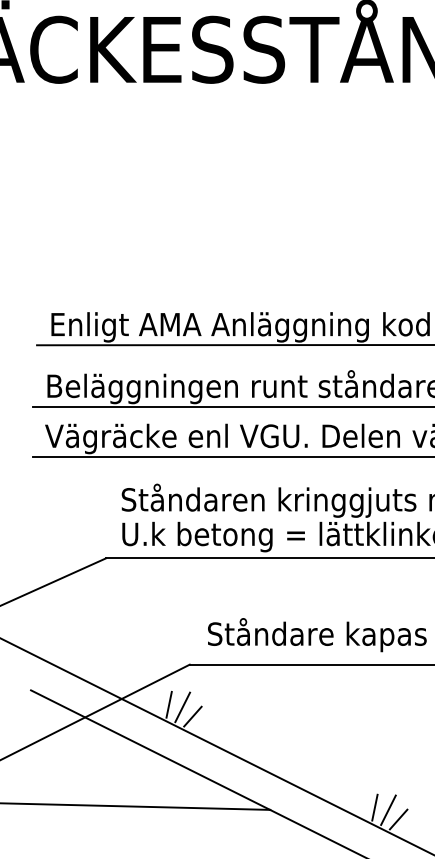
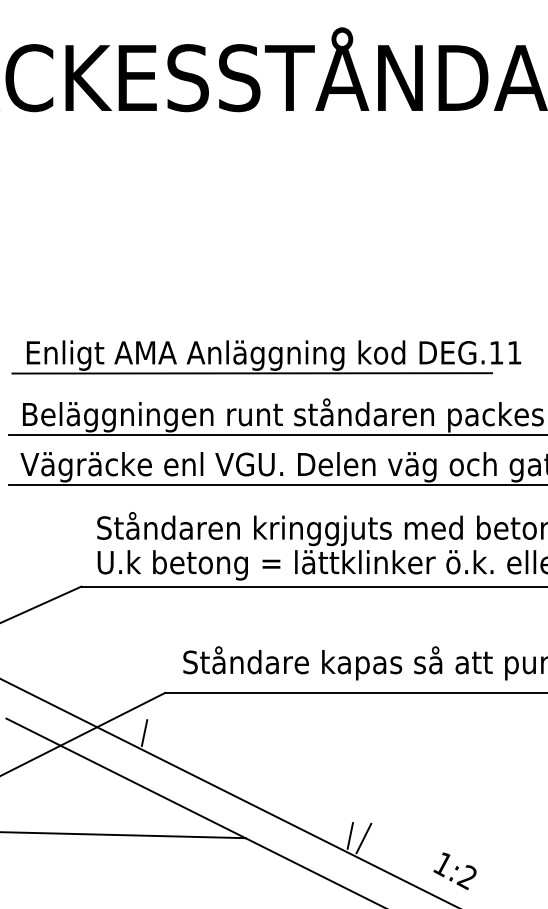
line: (182, 707) -> (157, 735), removed
line: (193, 716) -> (168, 744), removed
line: (398, 819) -> (373, 847), removed

